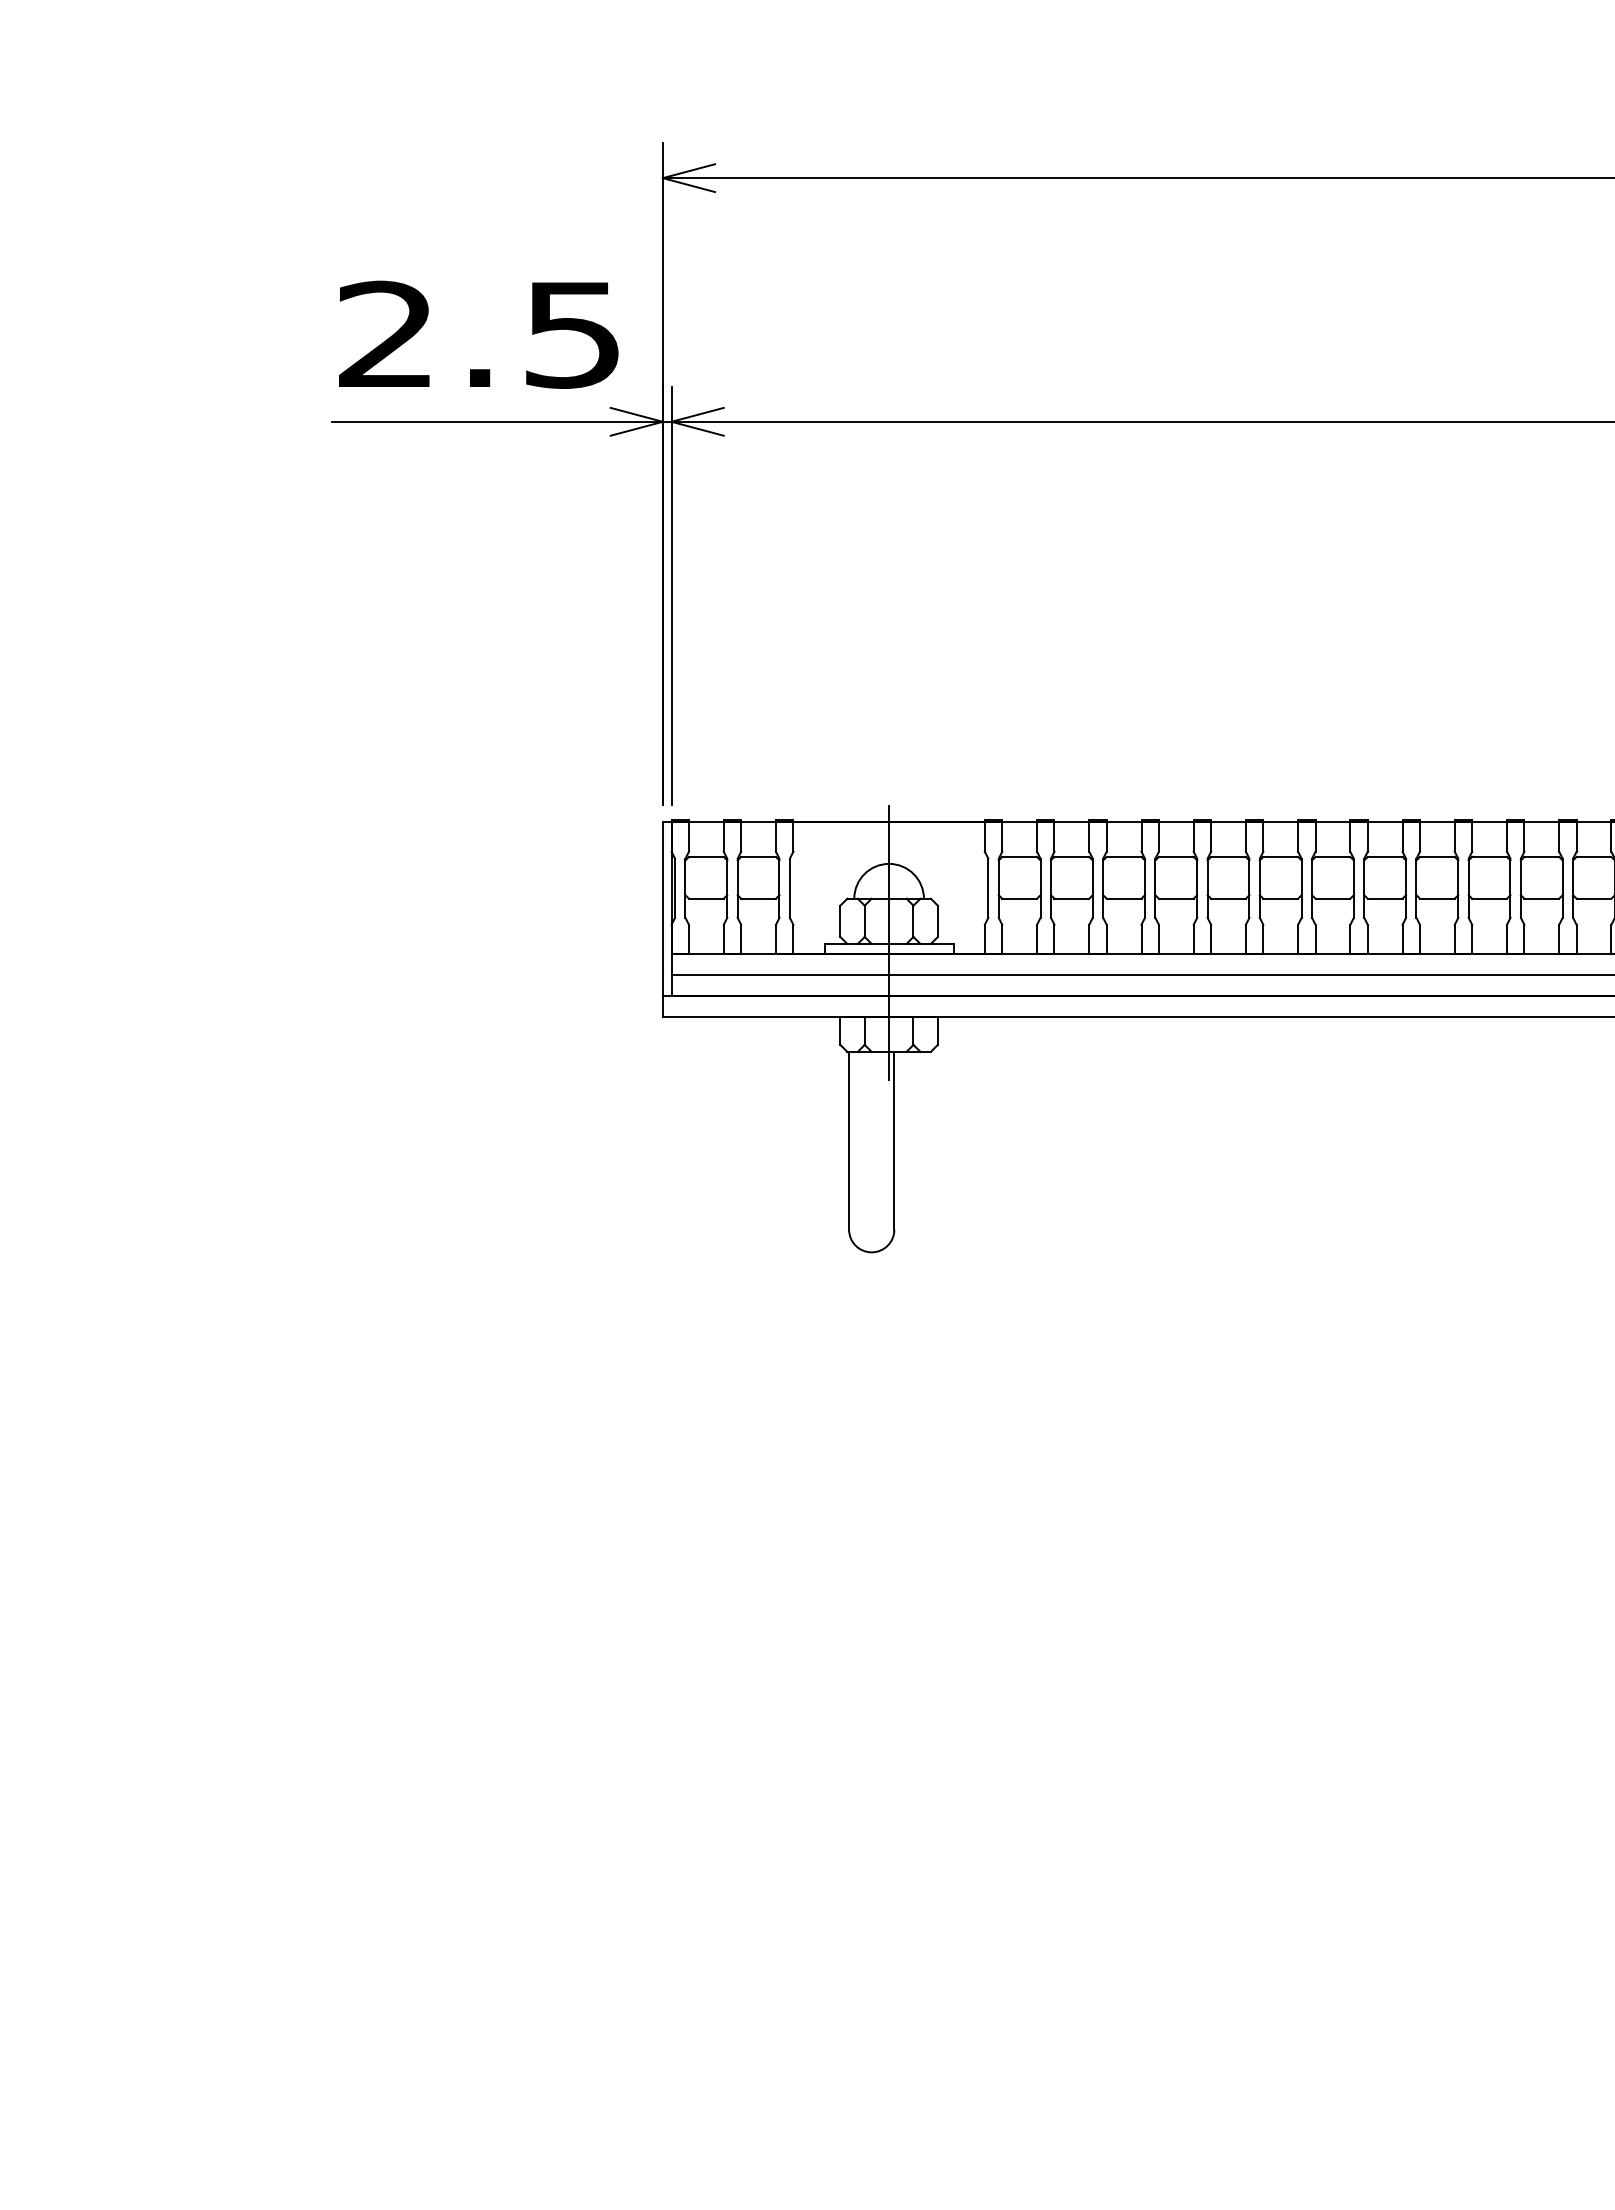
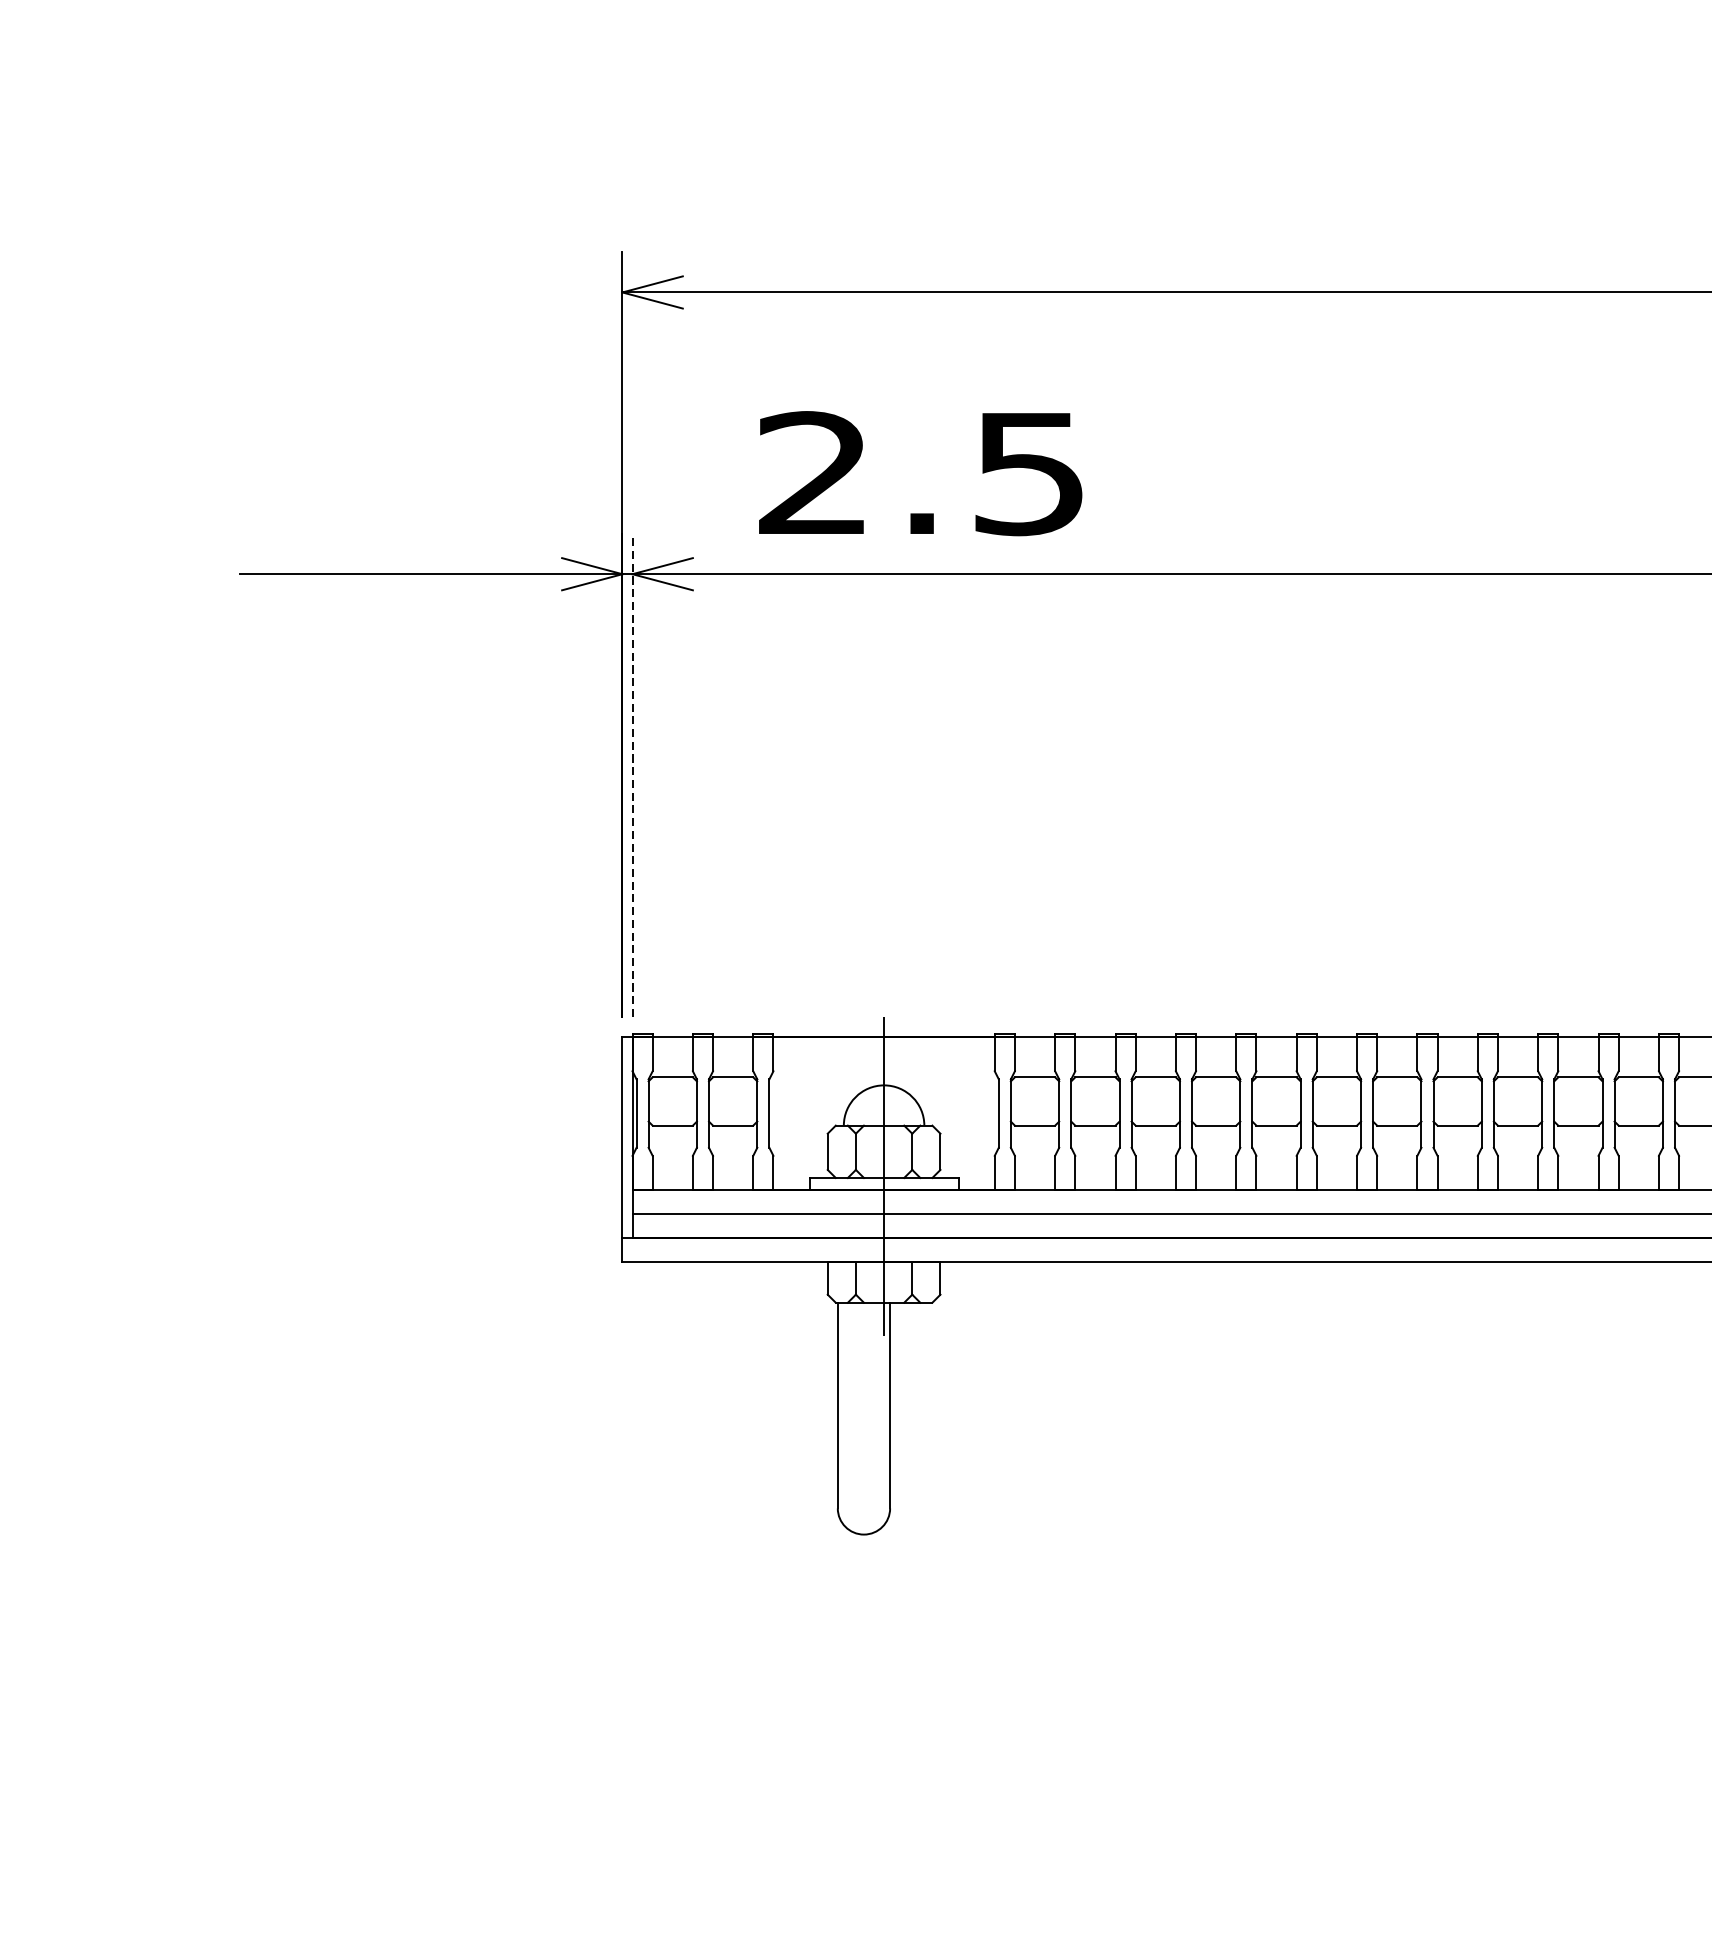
text: (478, 334) -> (920, 473), moved
line: (671, 595) -> (632, 775), solid -> dashed

